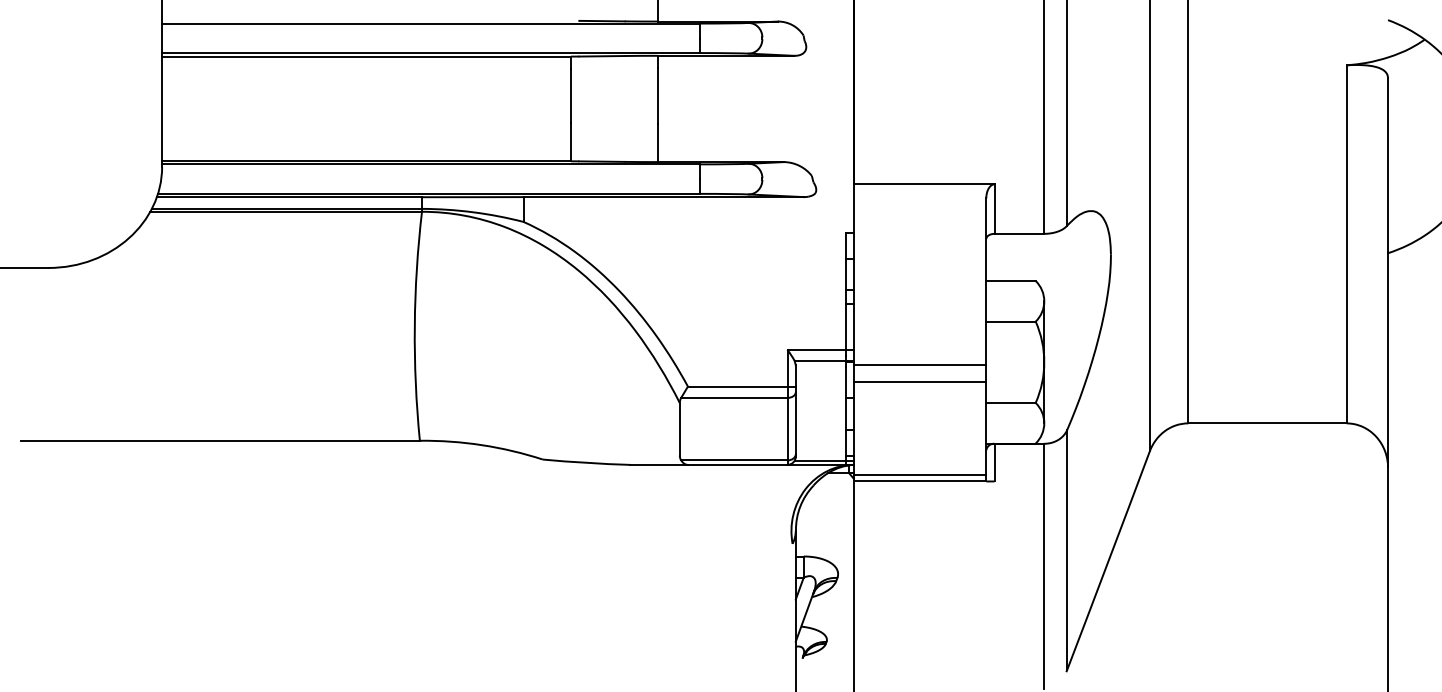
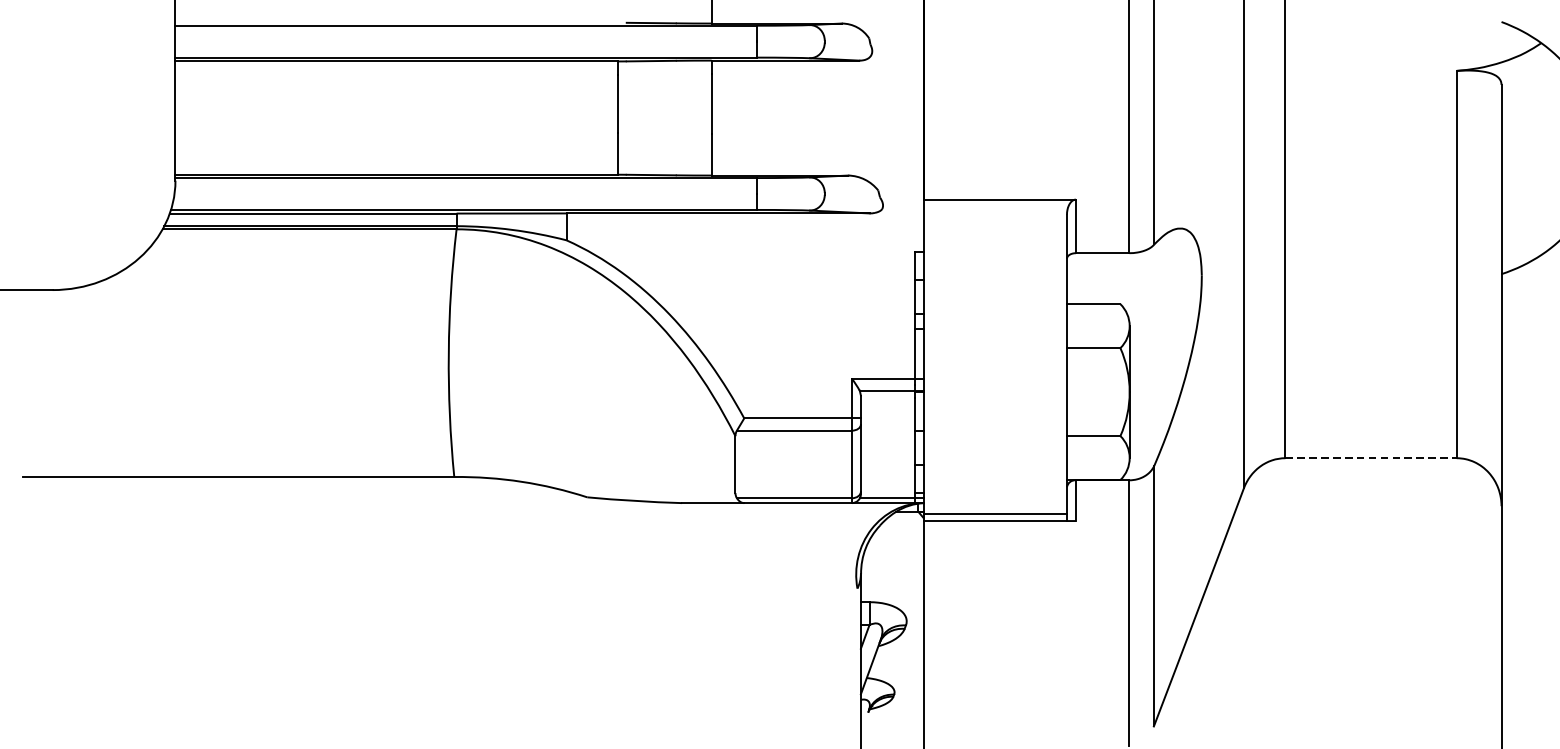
line: (919, 365) -> (994, 395), removed
line: (919, 382) -> (994, 413), removed
line: (1267, 423) -> (1371, 458), solid -> dashed

